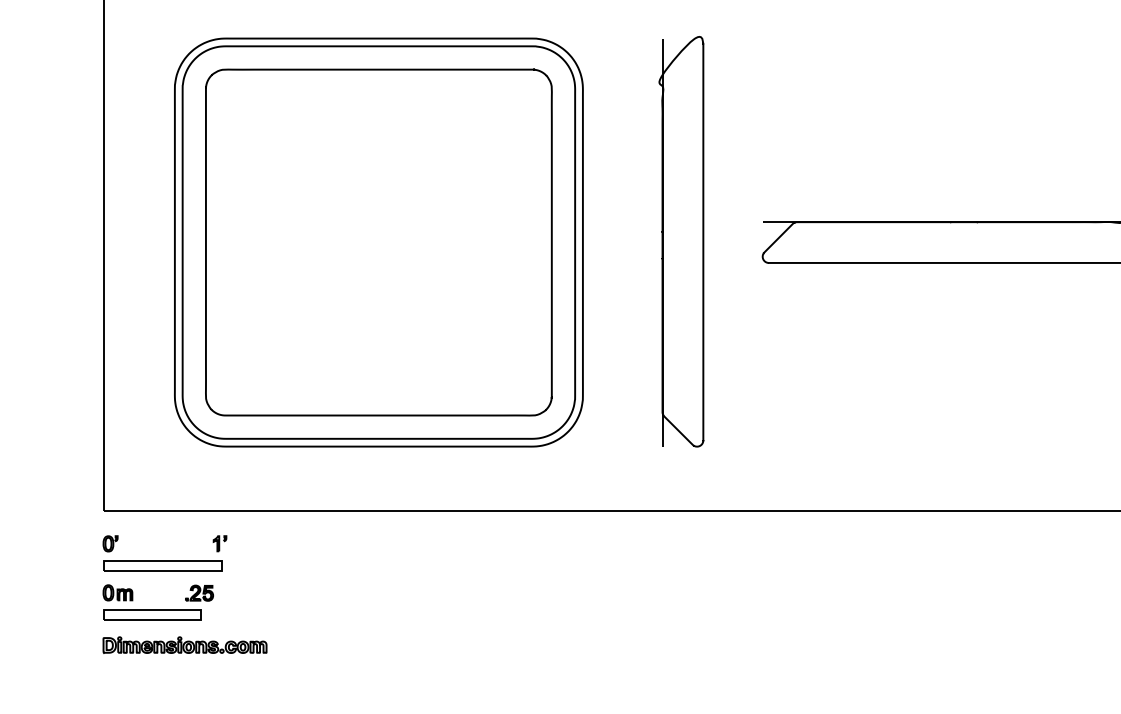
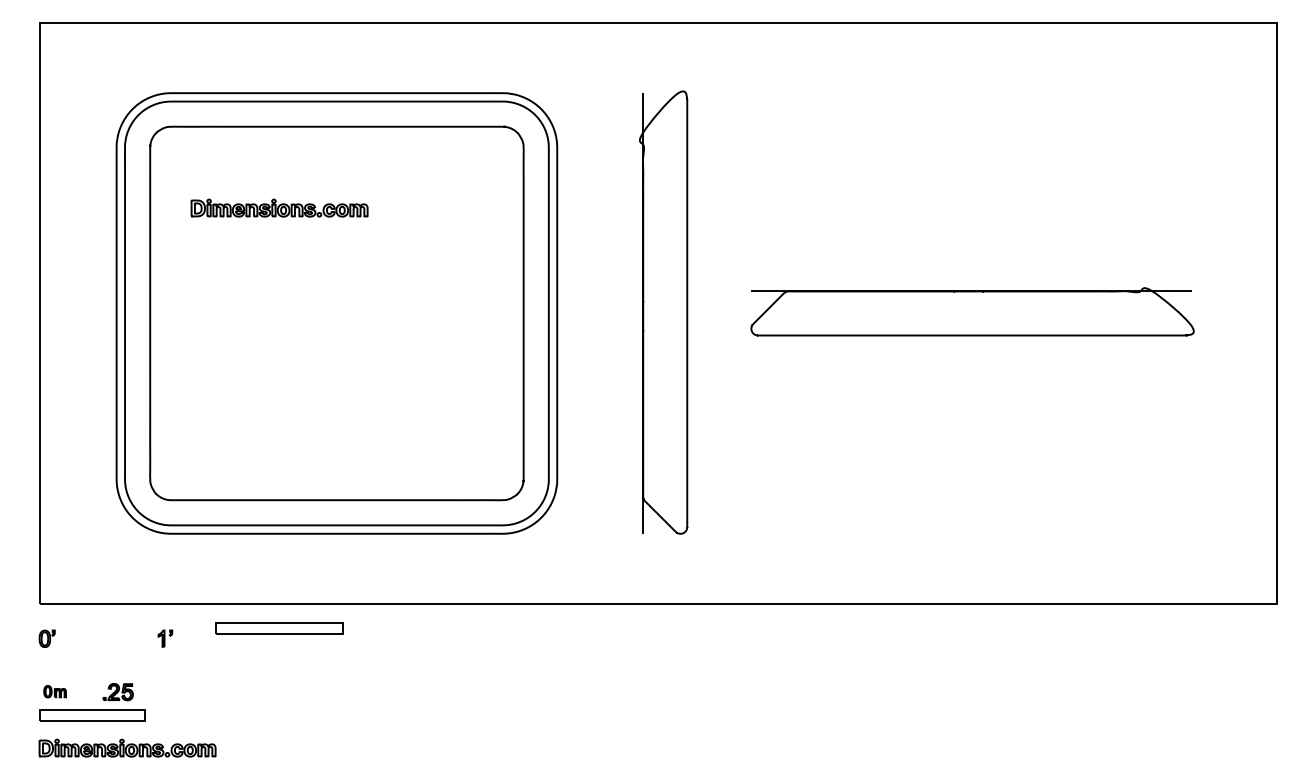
part: (325, 144) -> (279, 207), added
part: (162, 565) -> (279, 628), moved
part: (117, 592) -> (54, 691), size x0.7
part: (198, 593) -> (117, 692), moved

